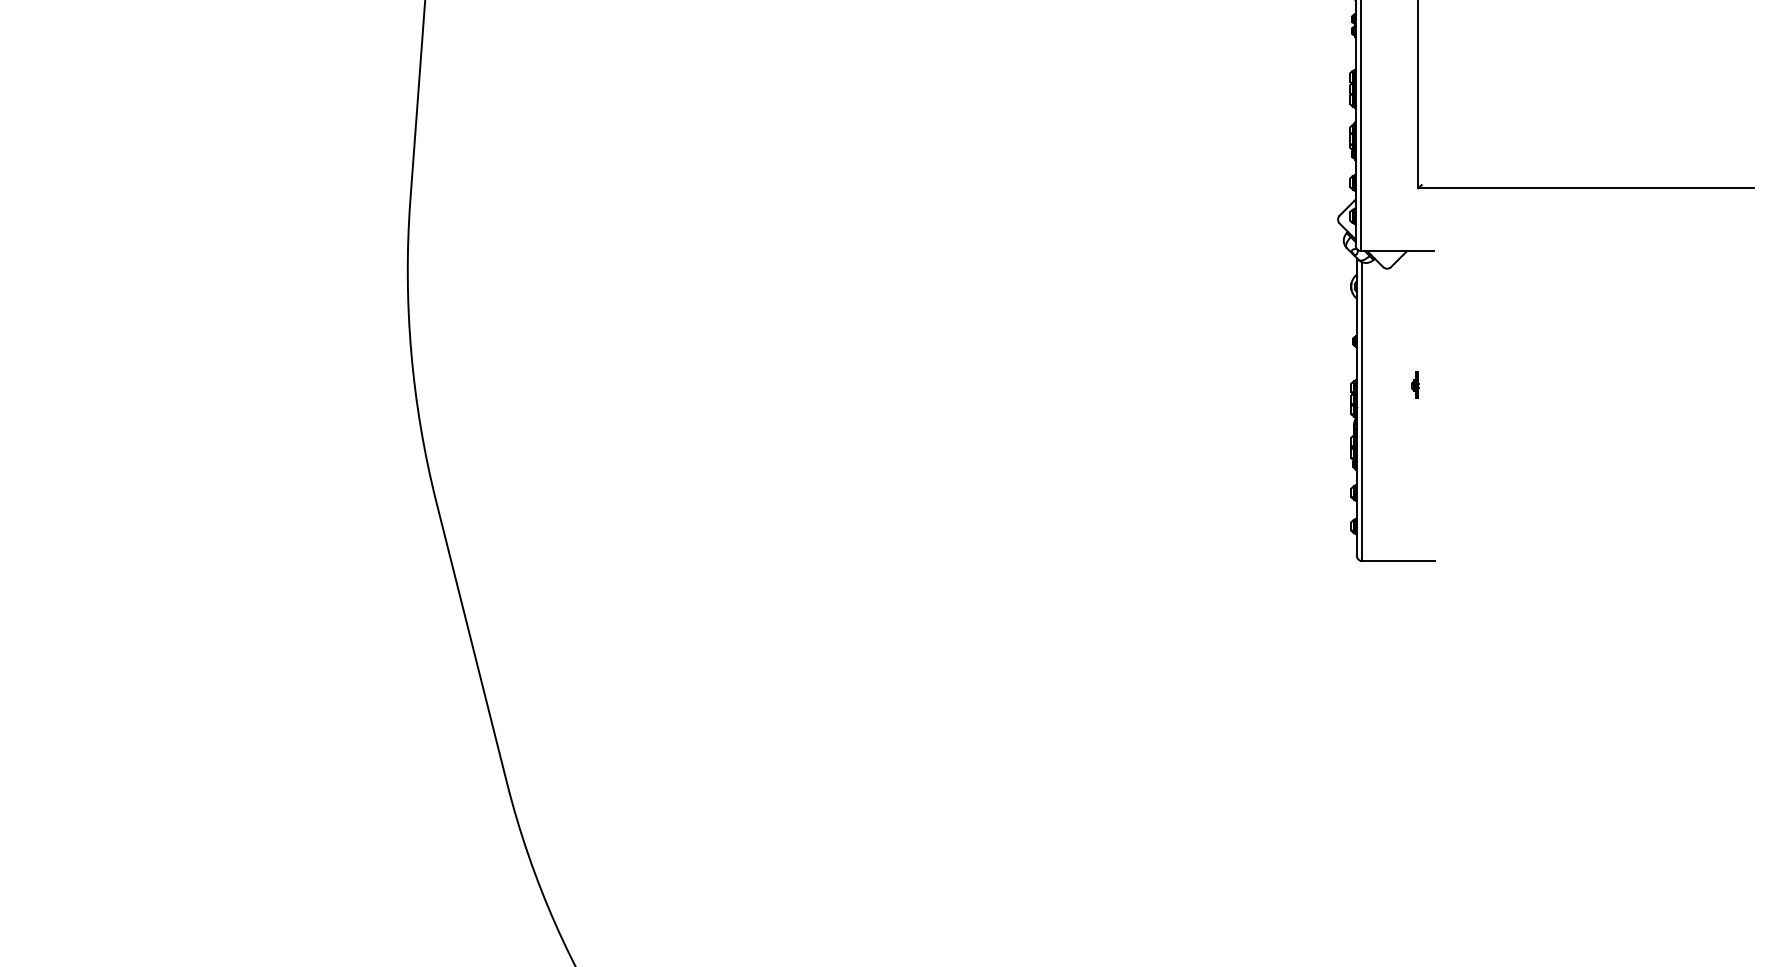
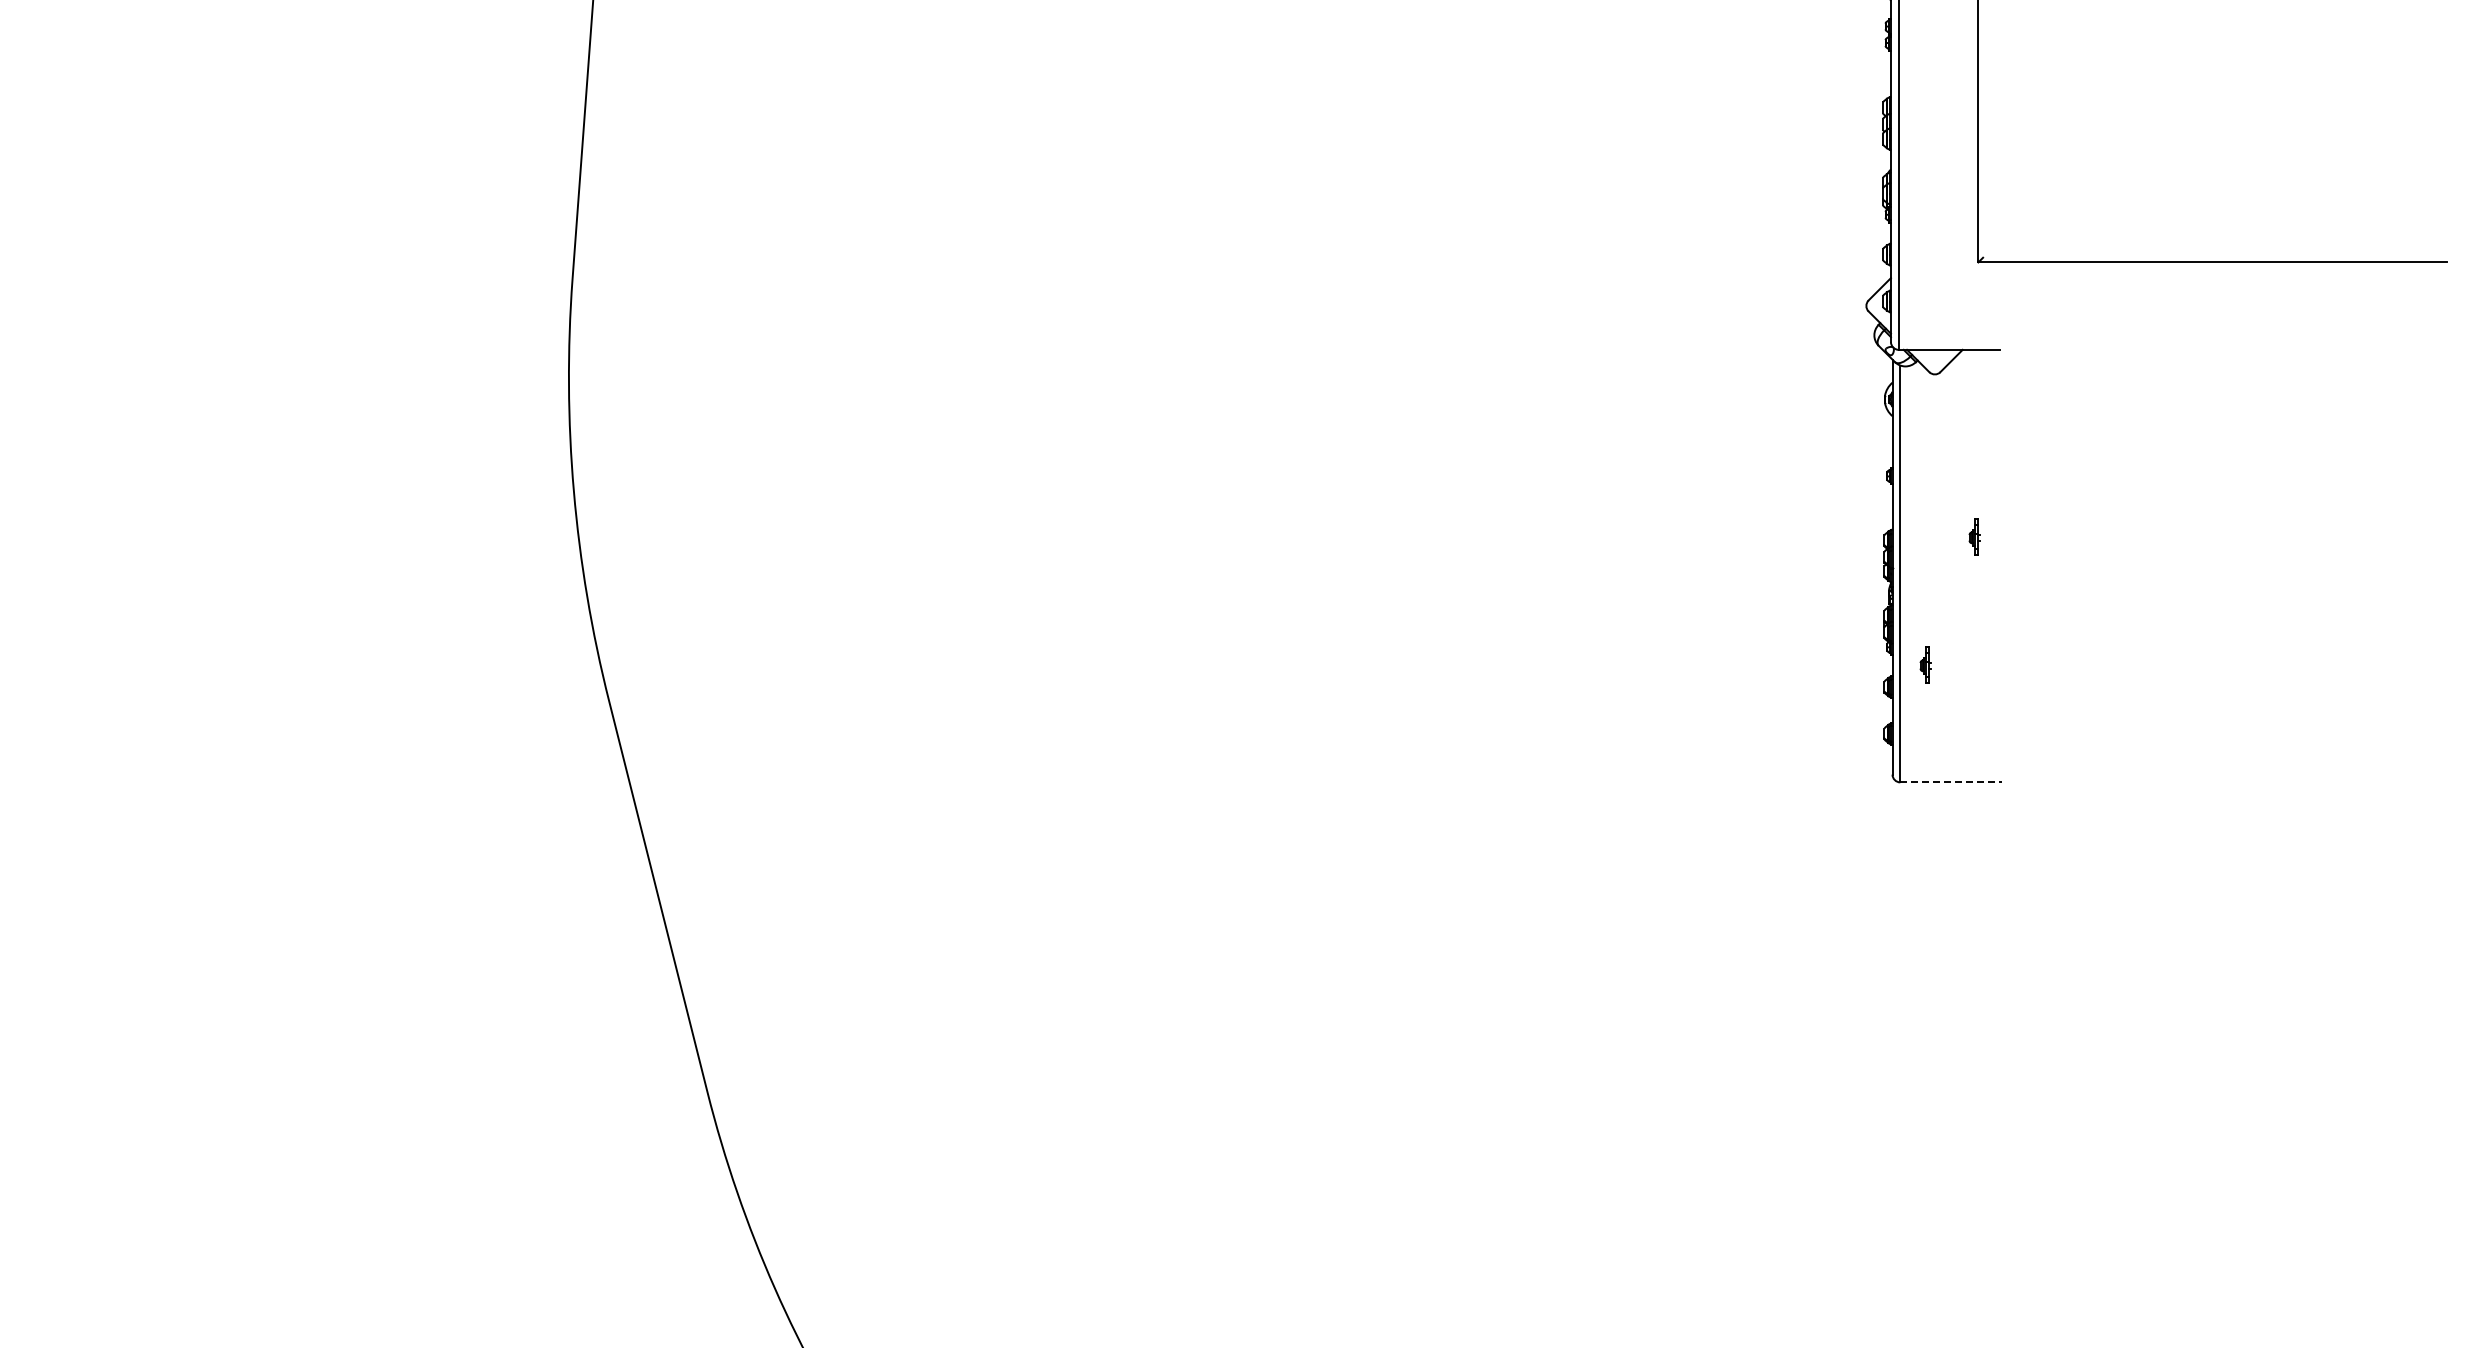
part: (1380, 476) -> (1925, 664), added
line: (1399, 561) -> (1951, 782), solid -> dashed

